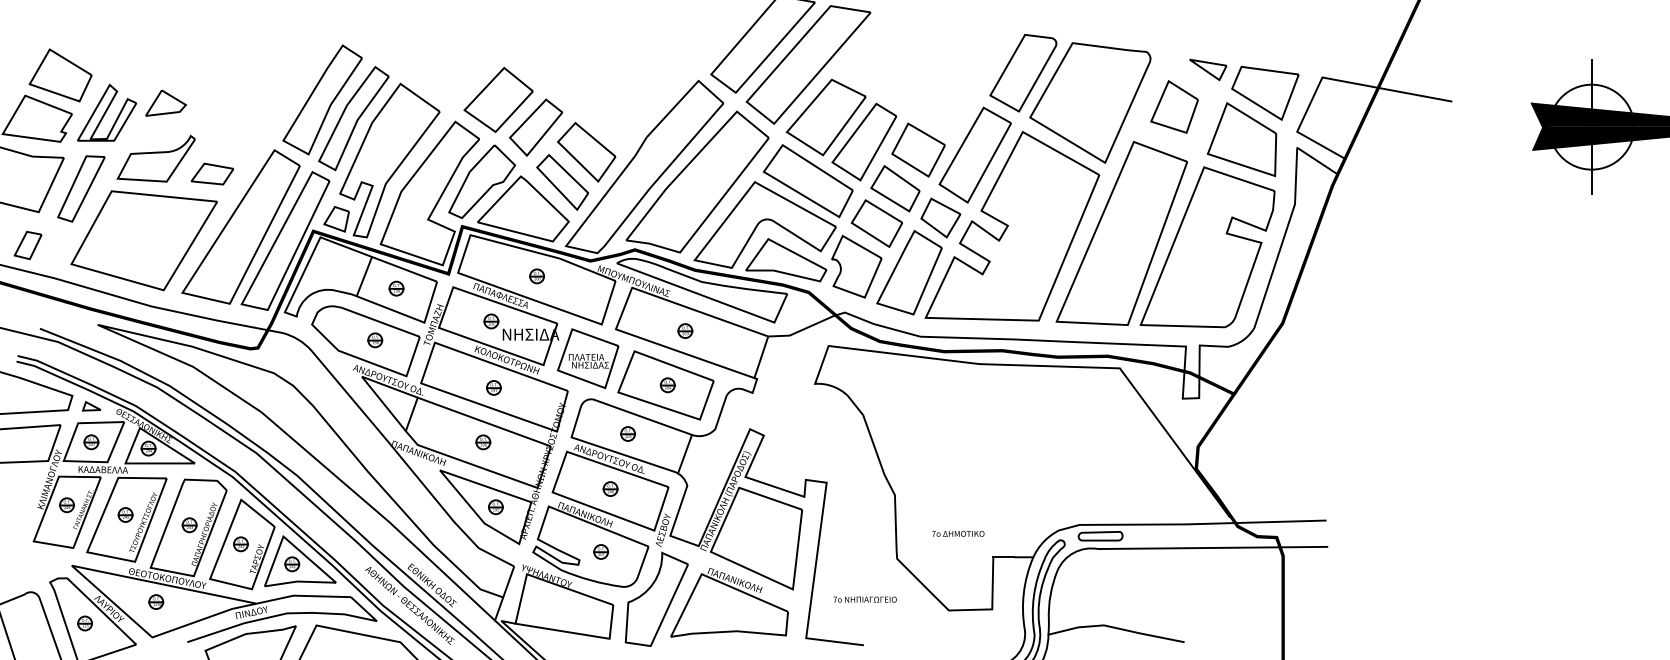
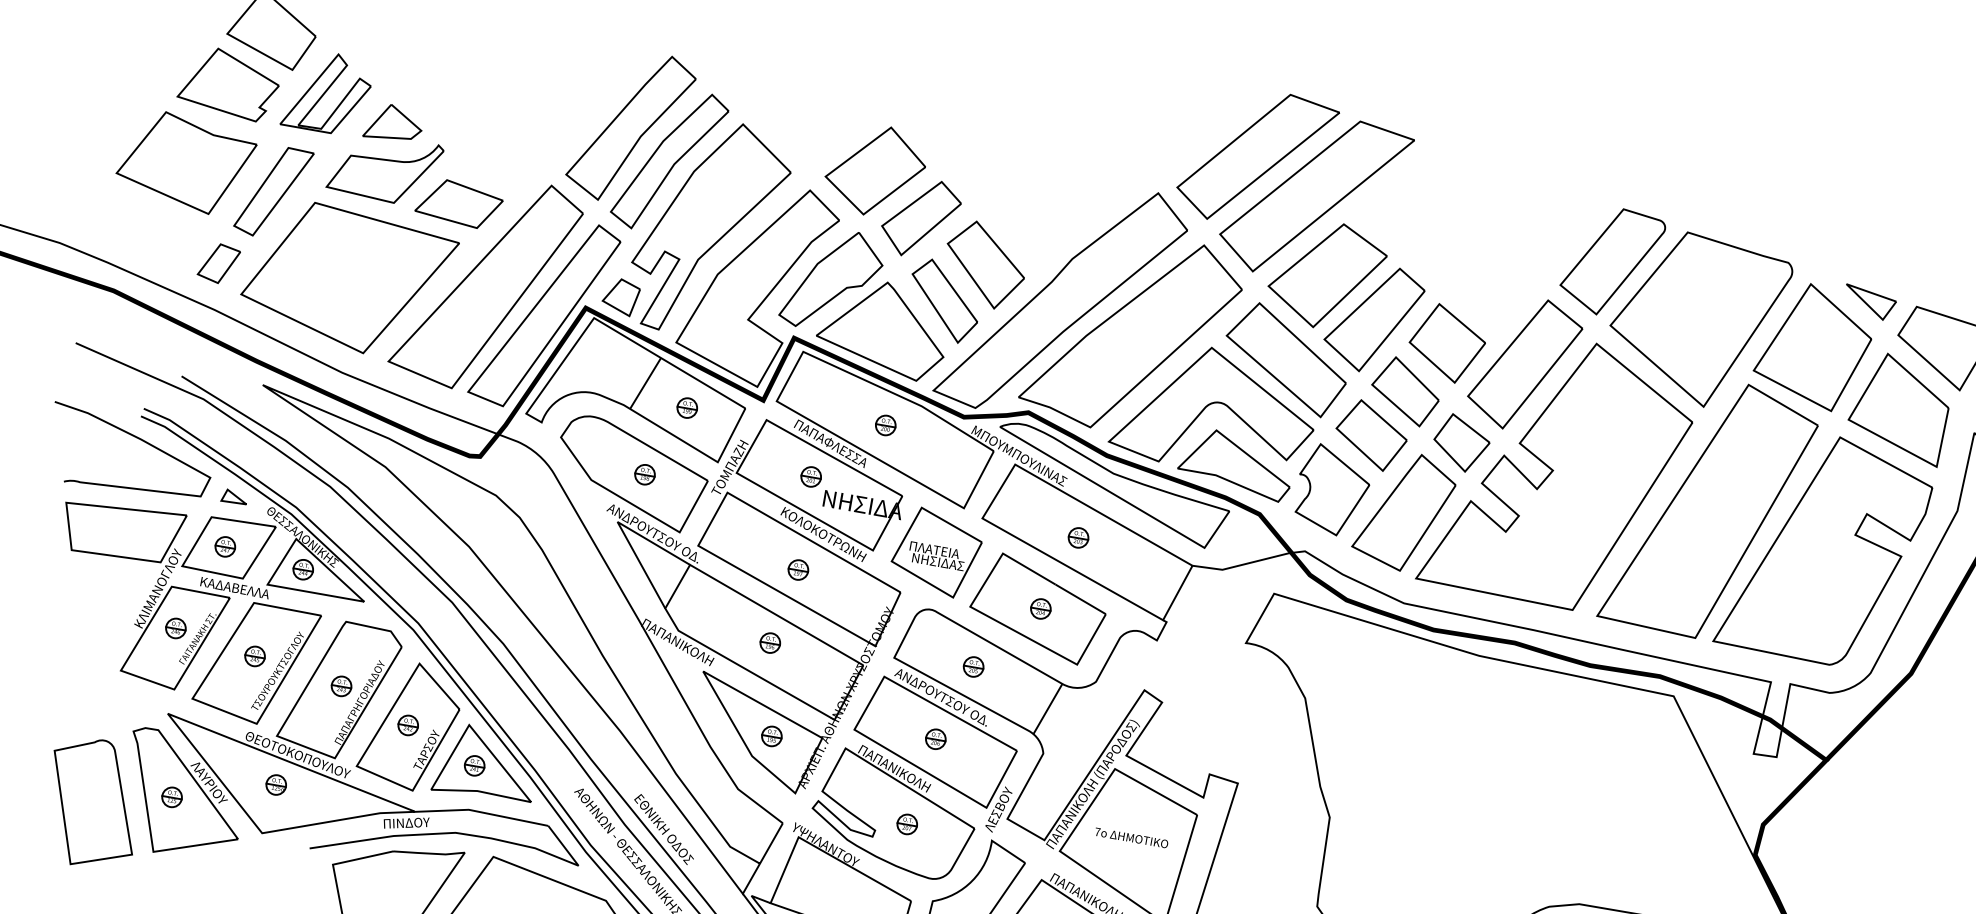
part: (166, 102) -> (394, 122), moved
part: (1174, 106) -> (1813, 345), size x1.67
part: (212, 173) -> (459, 202), size x1.43
part: (27, 245) -> (218, 263), moved
text: (958, 533) -> (1132, 837), moved

